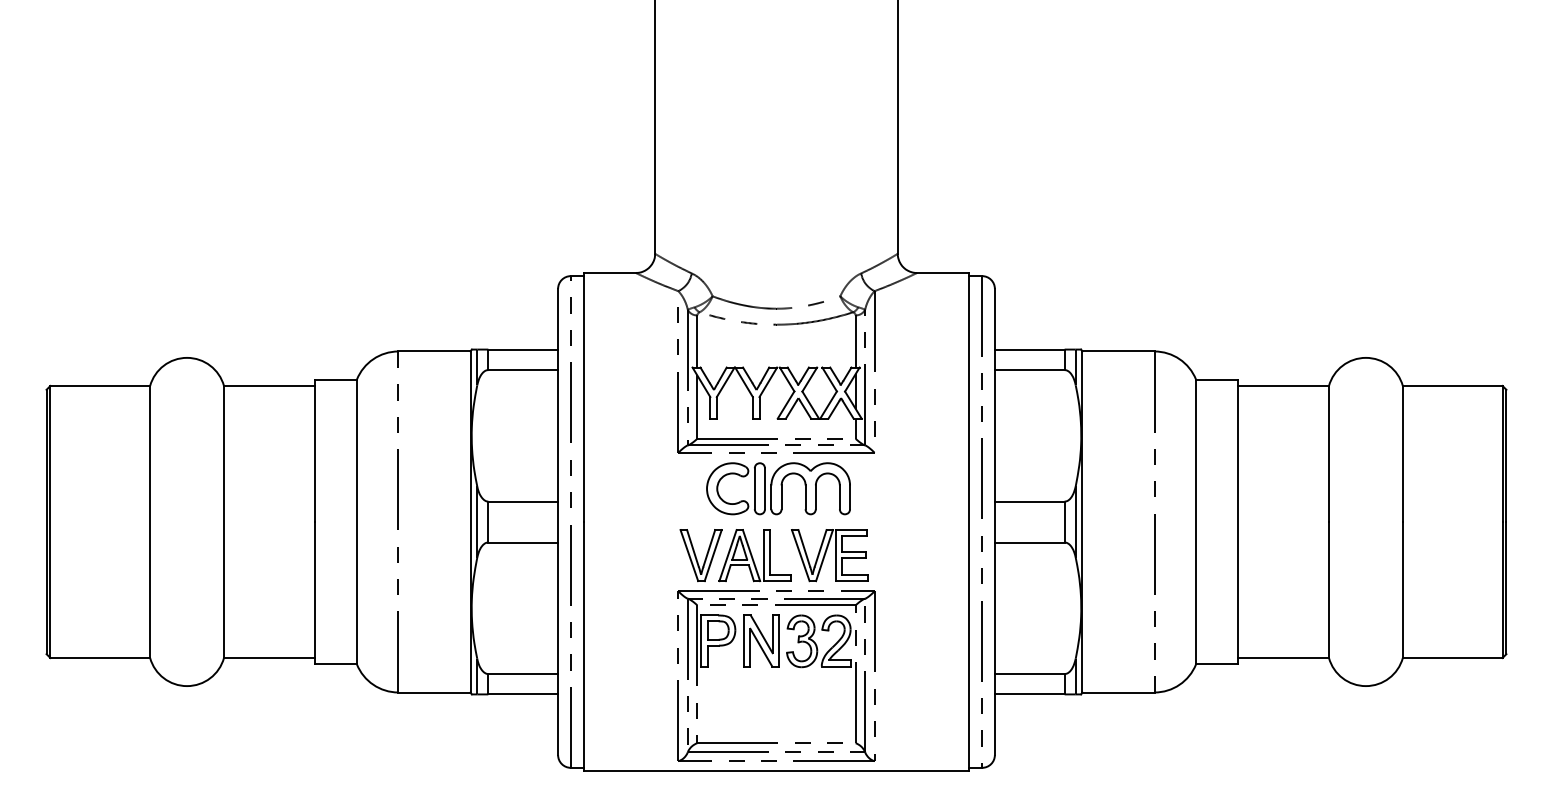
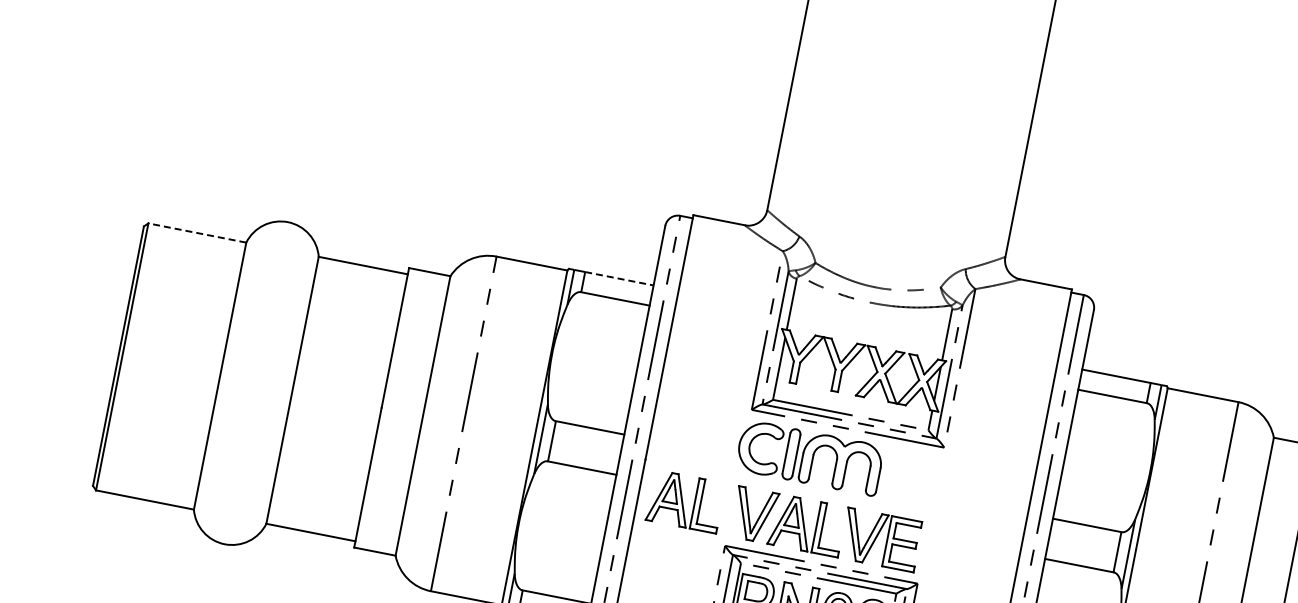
line: (523, 349) -> (619, 278), solid -> dashed
line: (100, 385) -> (197, 232), solid -> dashed
part: (778, 488) -> (809, 457), moved
part: (630, 555) -> (685, 501), added

